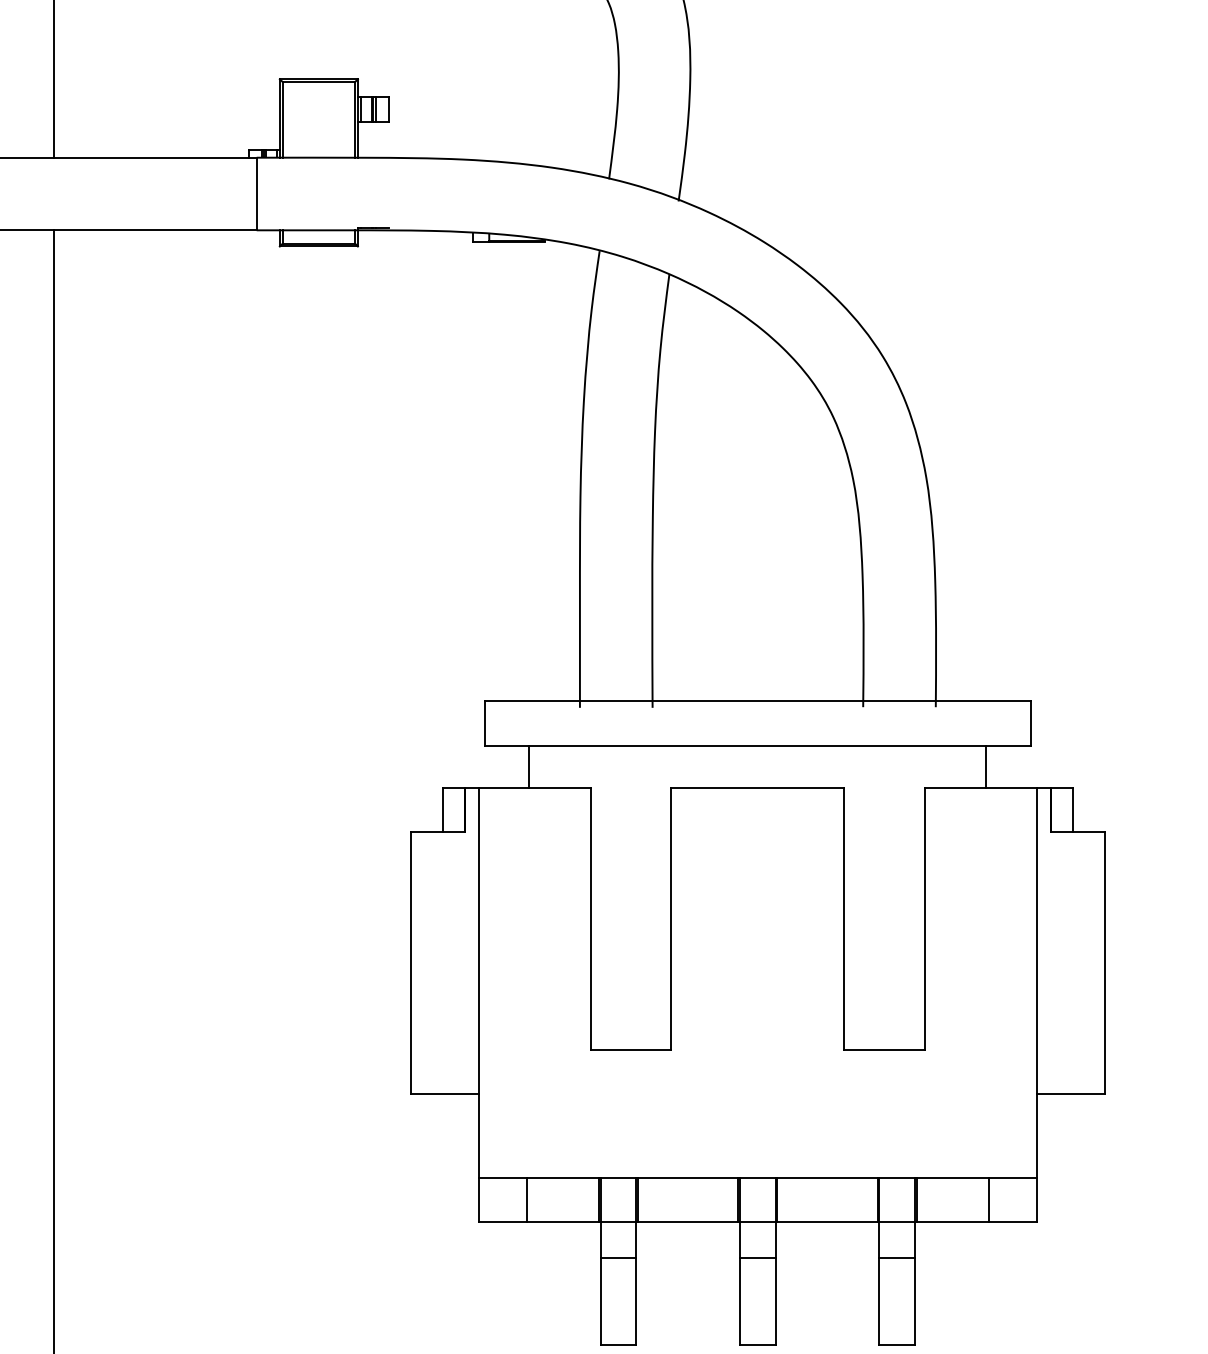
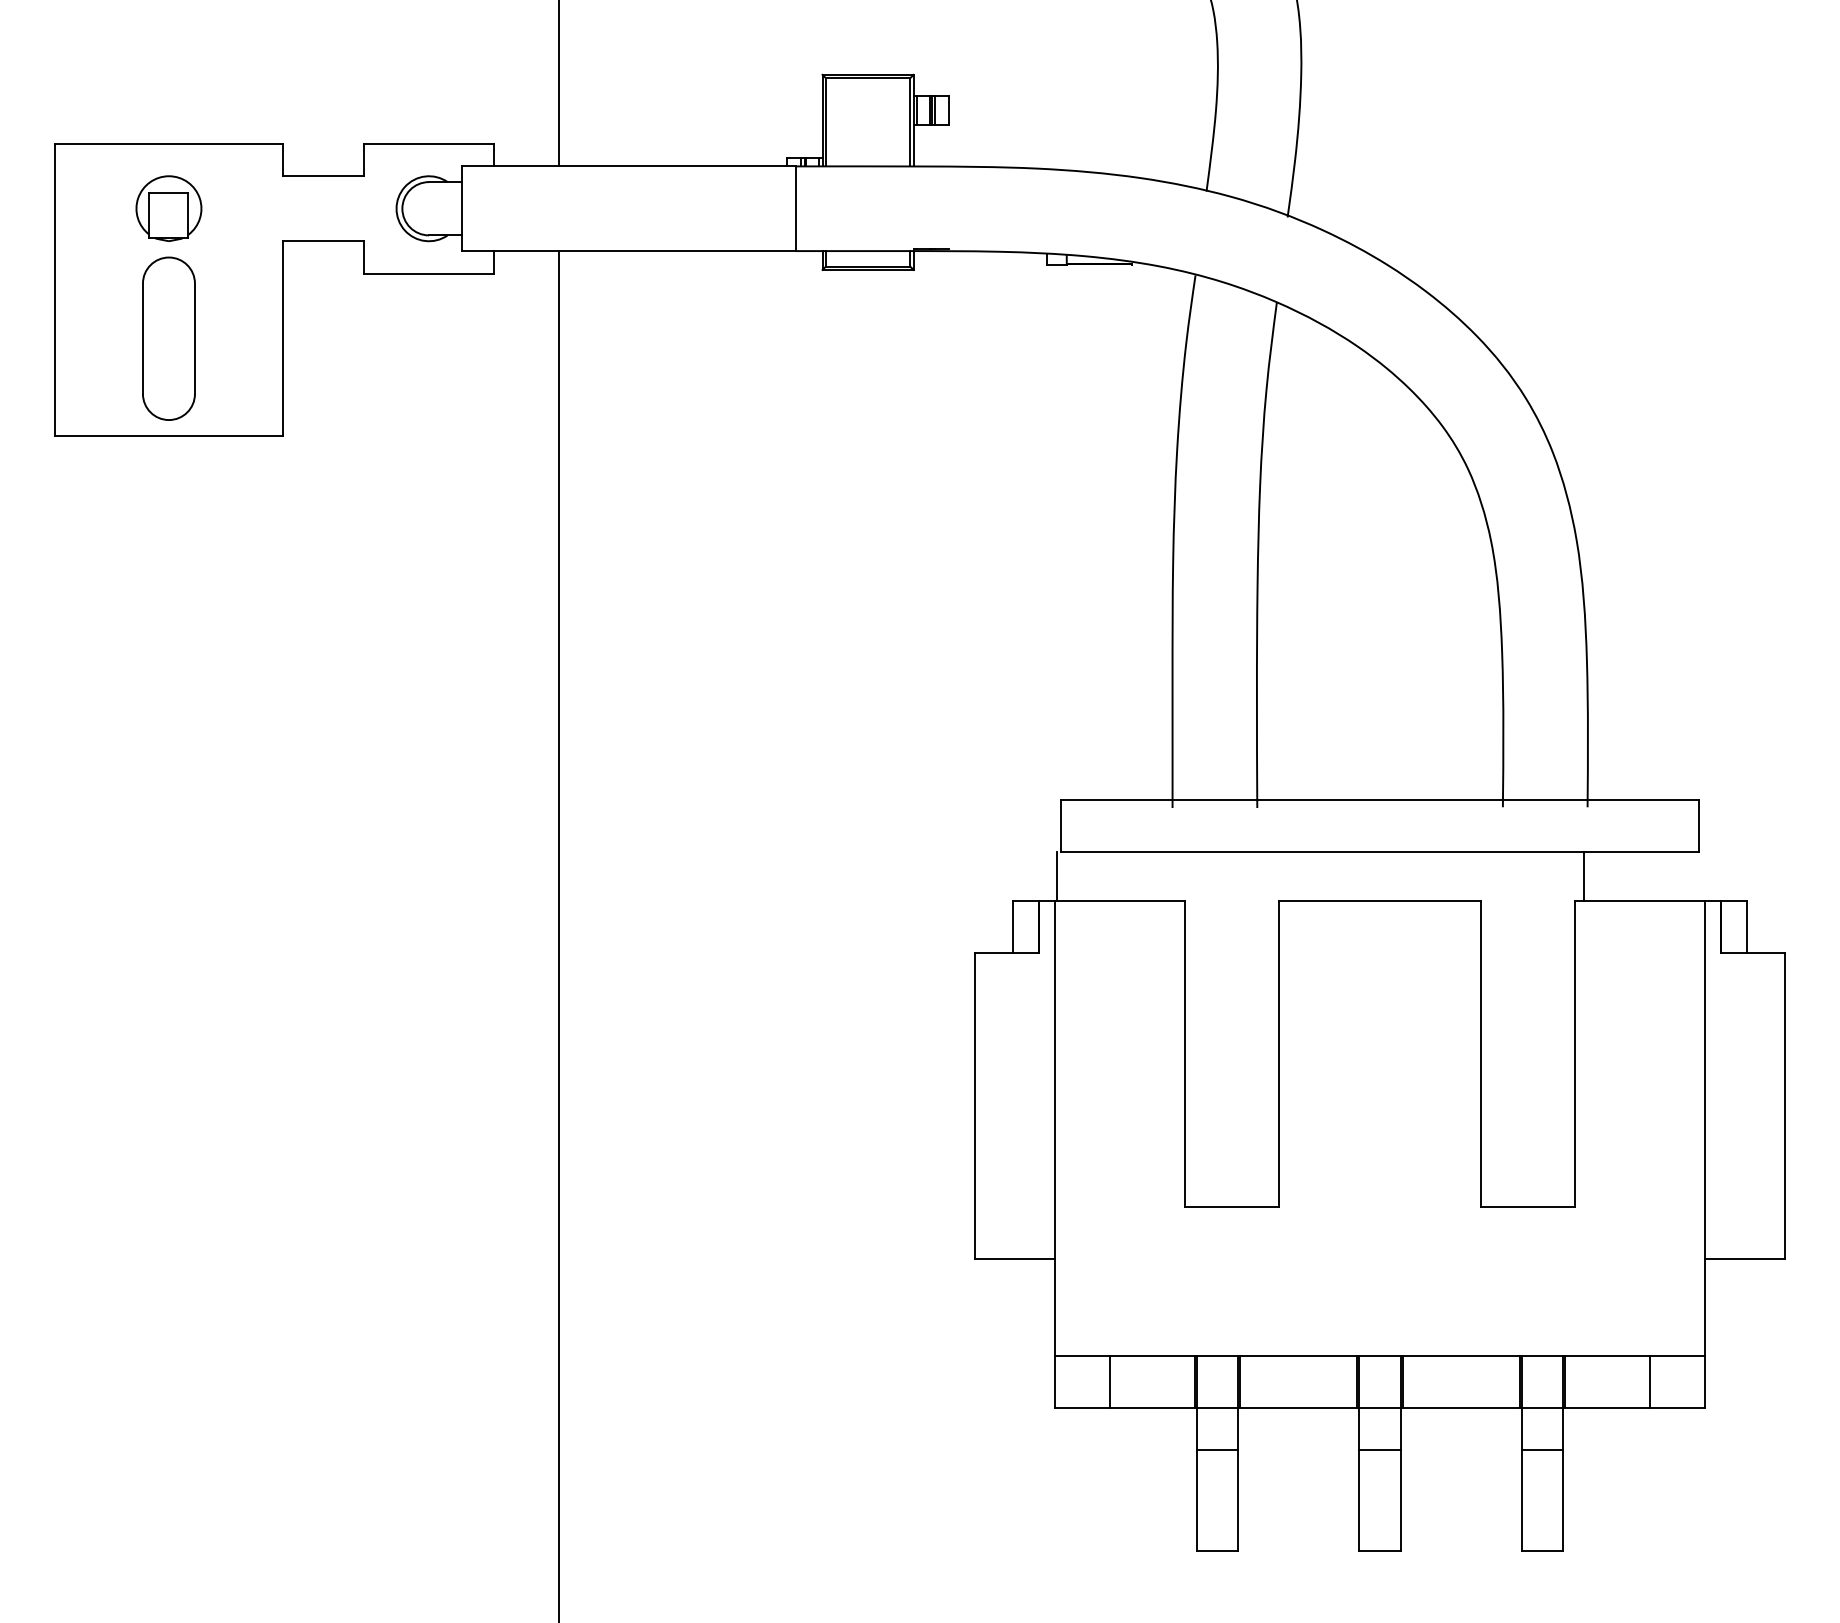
line: (529, 766) -> (1056, 876), moved
line: (986, 766) -> (1583, 876), moved

